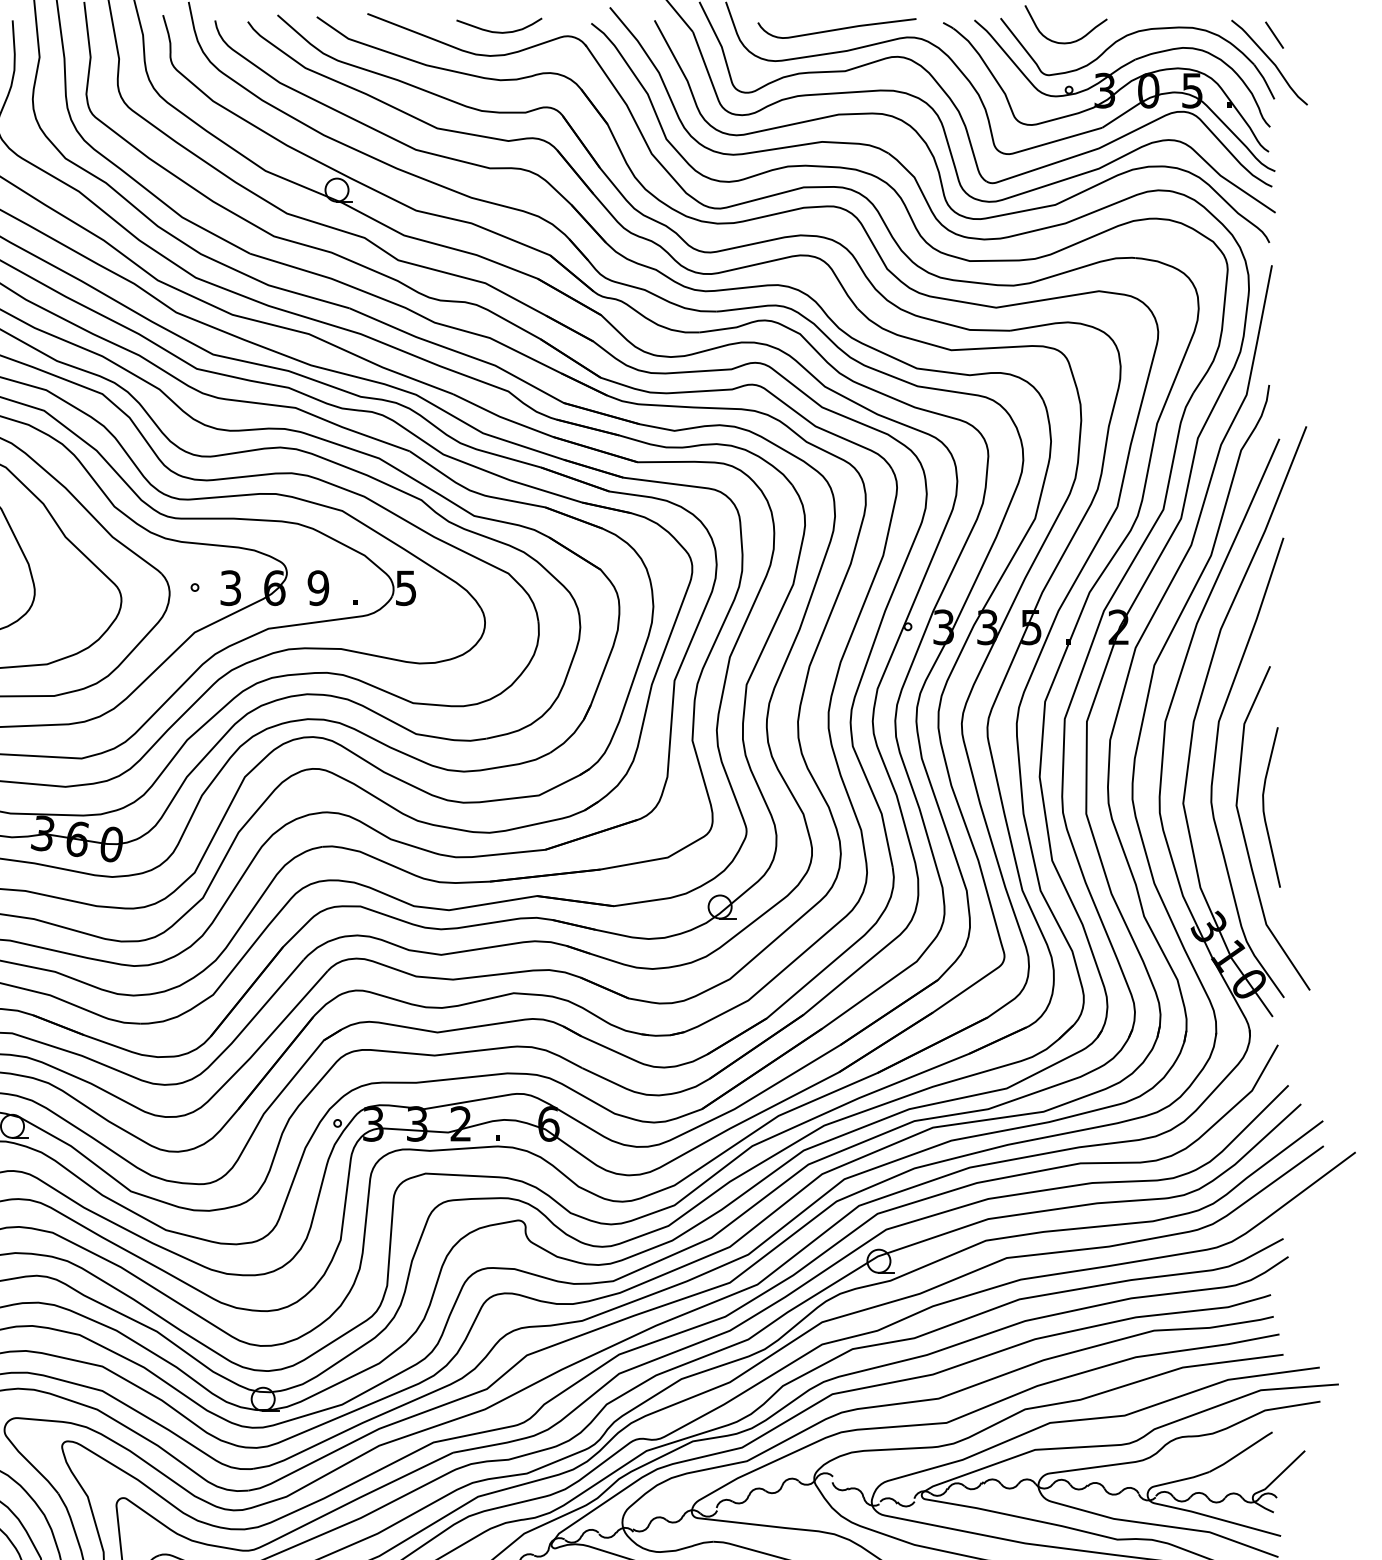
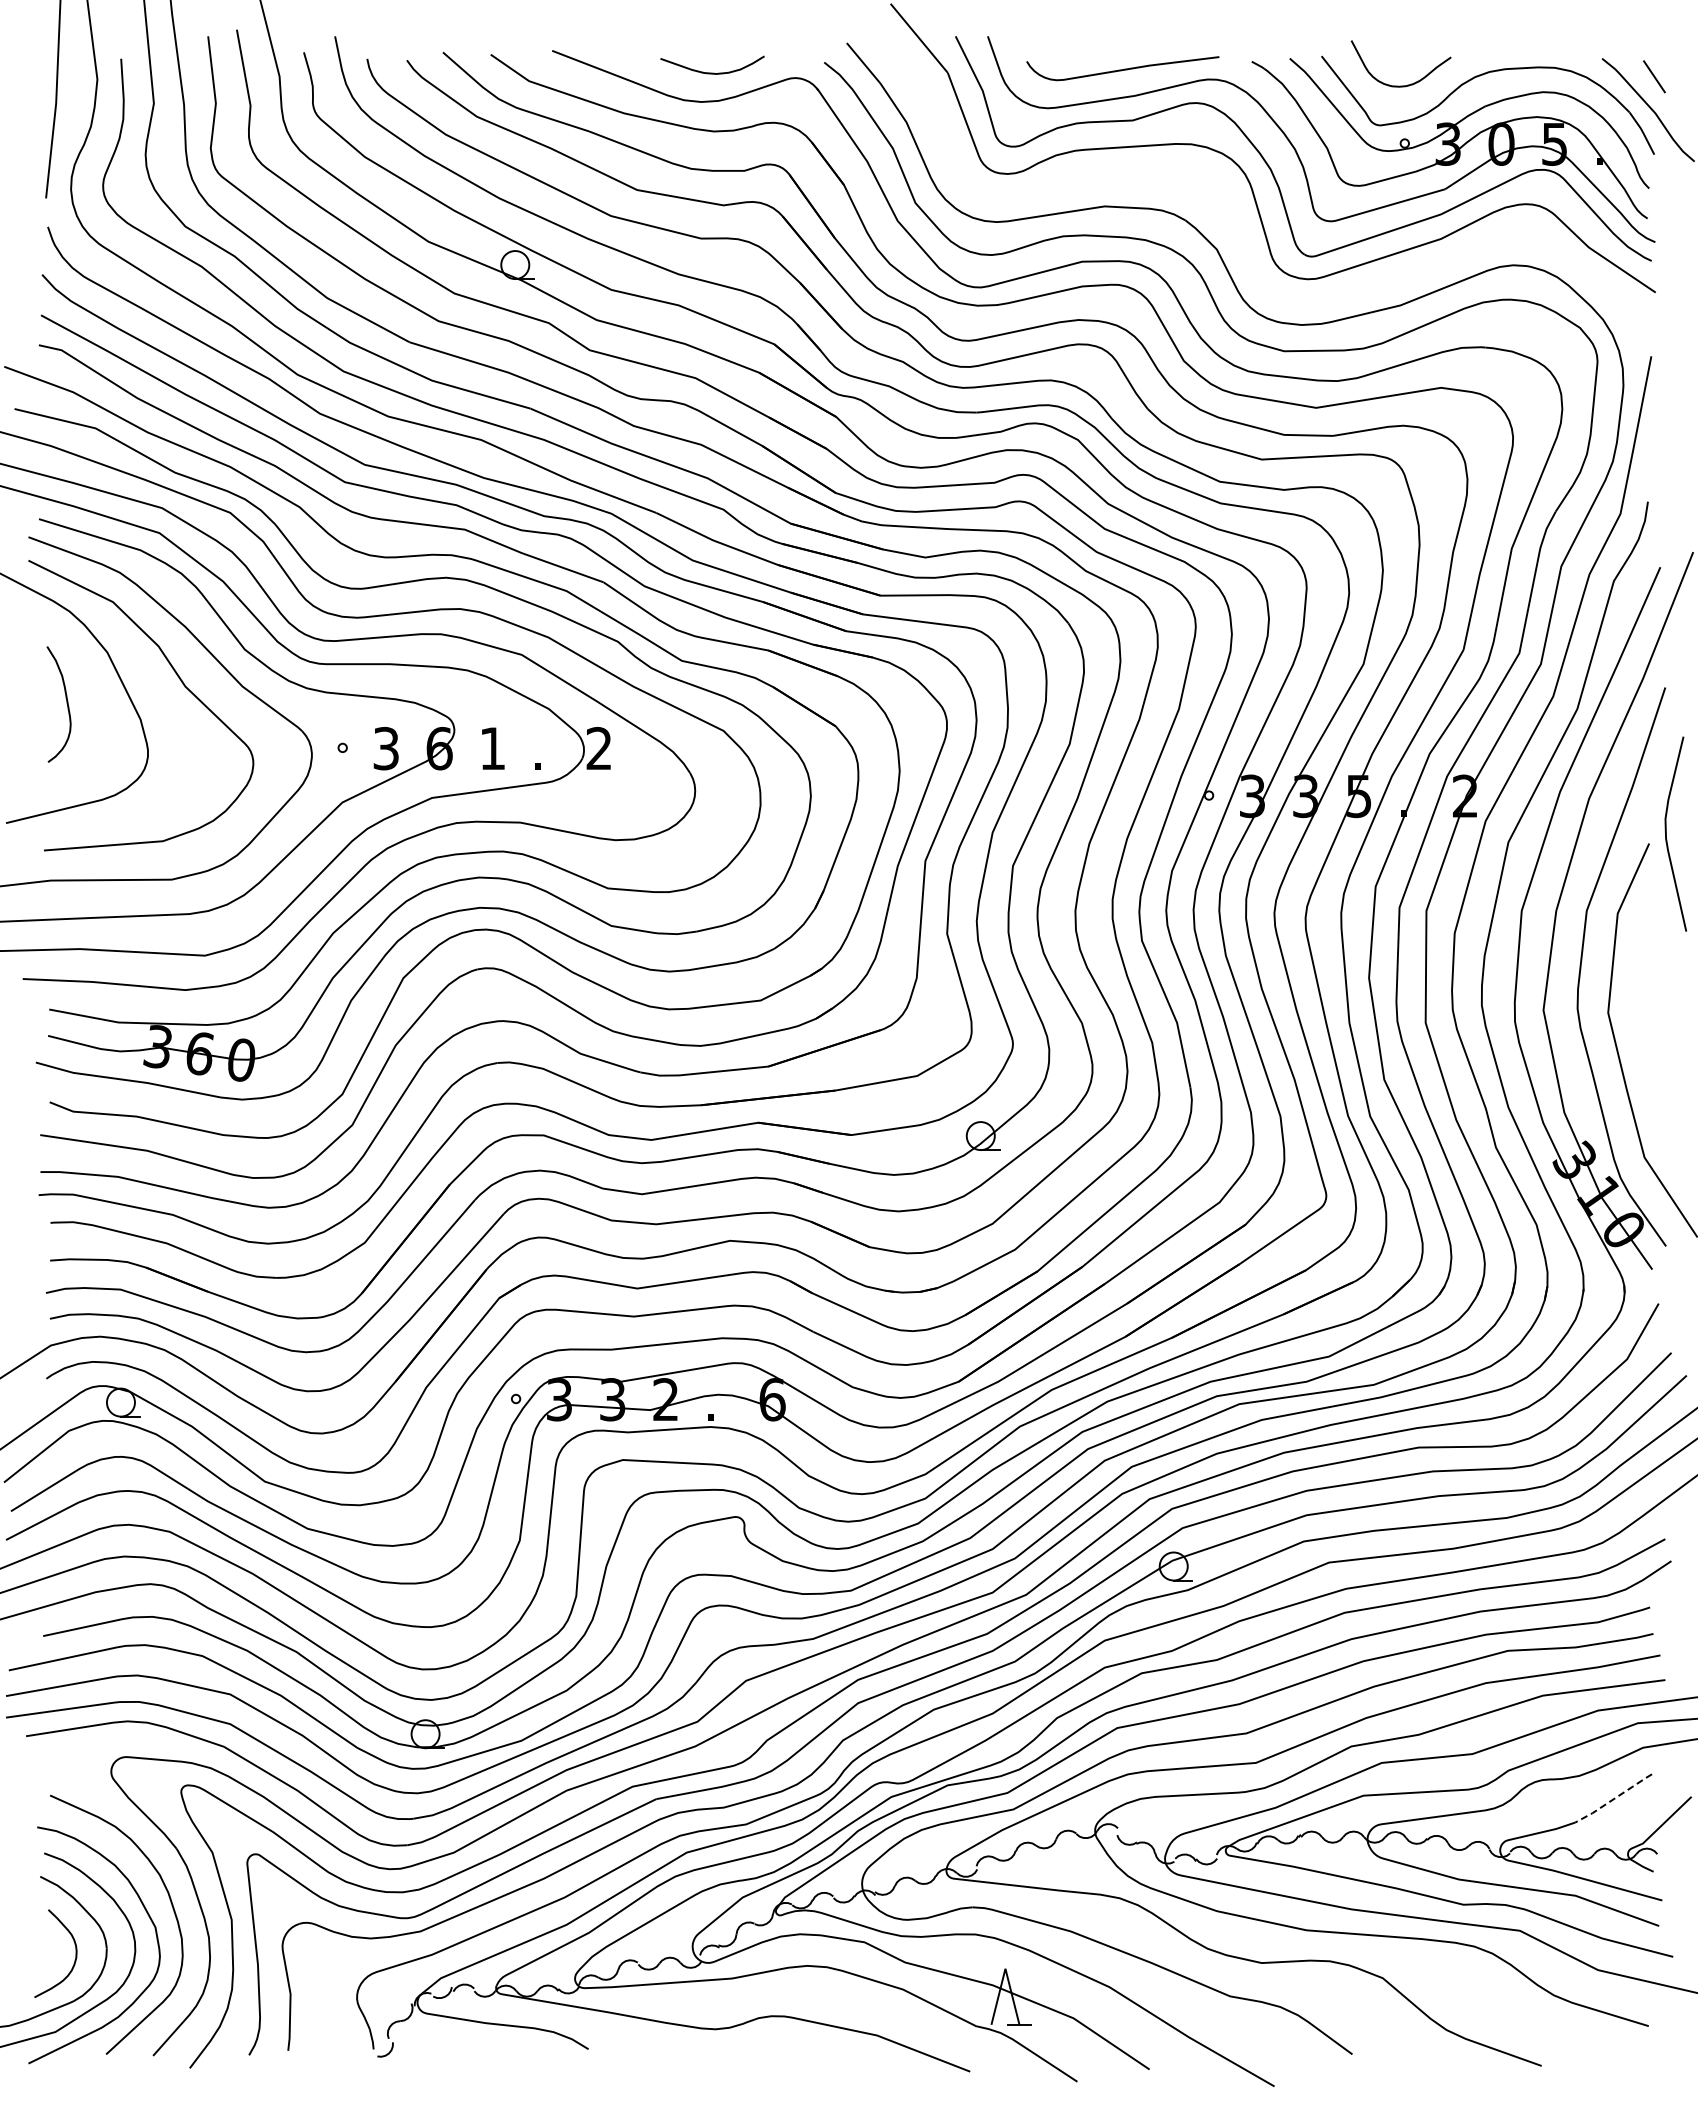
curve: (931, 151) -> (1237, 217), removed
text: (318, 588) -> (492, 748), 9 -> 1
text: (405, 588) -> (598, 748), 5 -> 2
curve: (1263, 806) -> (1666, 833), moved
line: (1241, 1453) -> (1614, 1799), solid -> dashed

